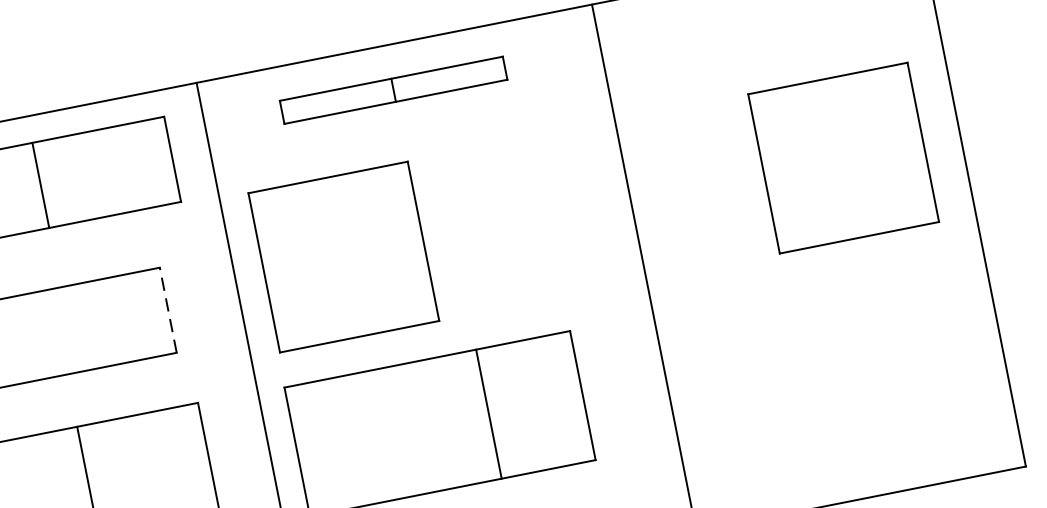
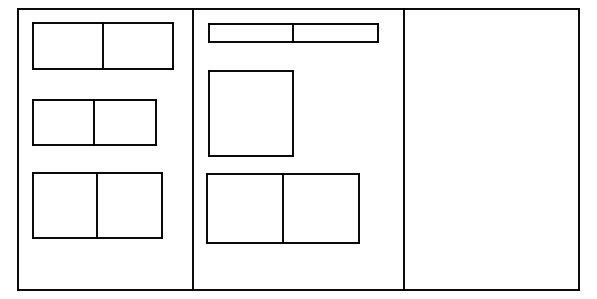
part: (393, 89) -> (293, 32), size x1.43
part: (842, 158) -> (516, 113), removed
line: (167, 309) -> (155, 122), dashed -> solid
line: (53, 332) -> (94, 122), added
line: (489, 414) -> (283, 208), moved

